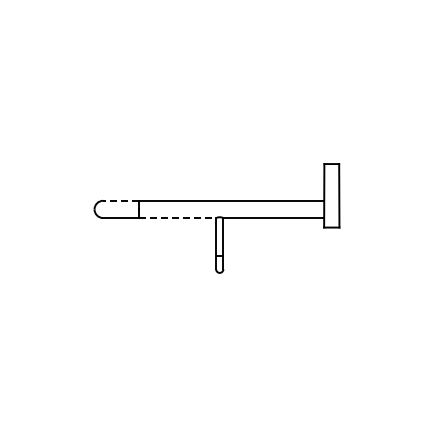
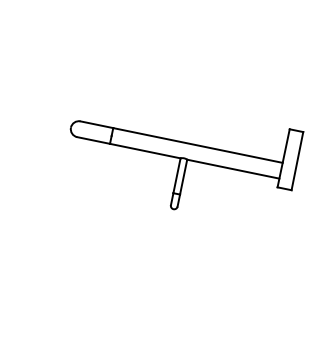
line: (121, 200) -> (97, 124), dashed -> solid
line: (177, 218) -> (145, 151), dashed -> solid

